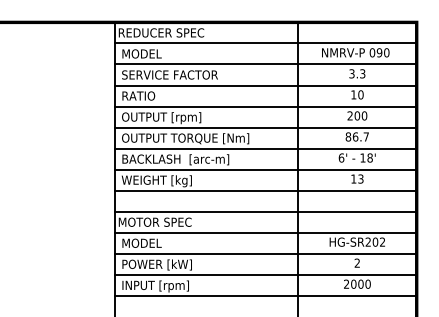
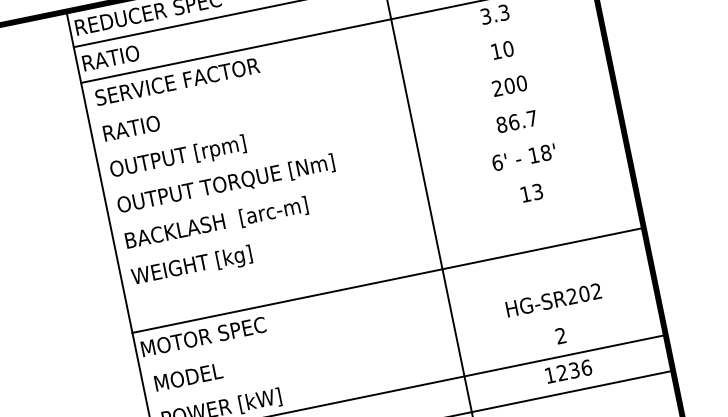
text: (139, 53) -> (118, 55), MODEL -> RATIO
line: (265, 85) -> (343, 66), removed
line: (265, 106) -> (350, 101), removed
line: (265, 127) -> (357, 137), removed
line: (265, 148) -> (365, 173), removed
line: (265, 169) -> (372, 208), removed
line: (265, 190) -> (379, 244), removed
line: (265, 232) -> (394, 315), removed
line: (265, 253) -> (401, 351), removed
text: (357, 283) -> (568, 370), 2000 -> 1236

